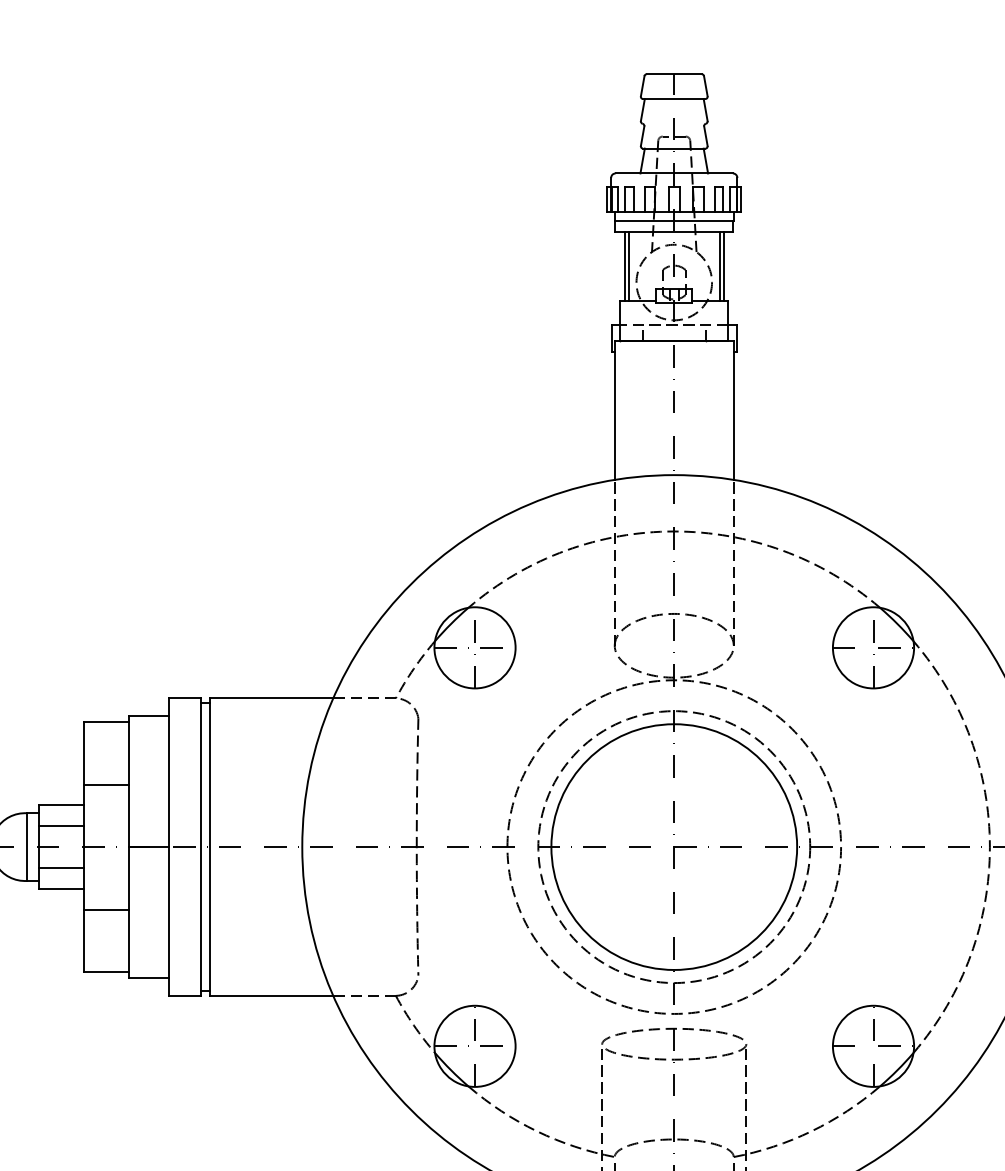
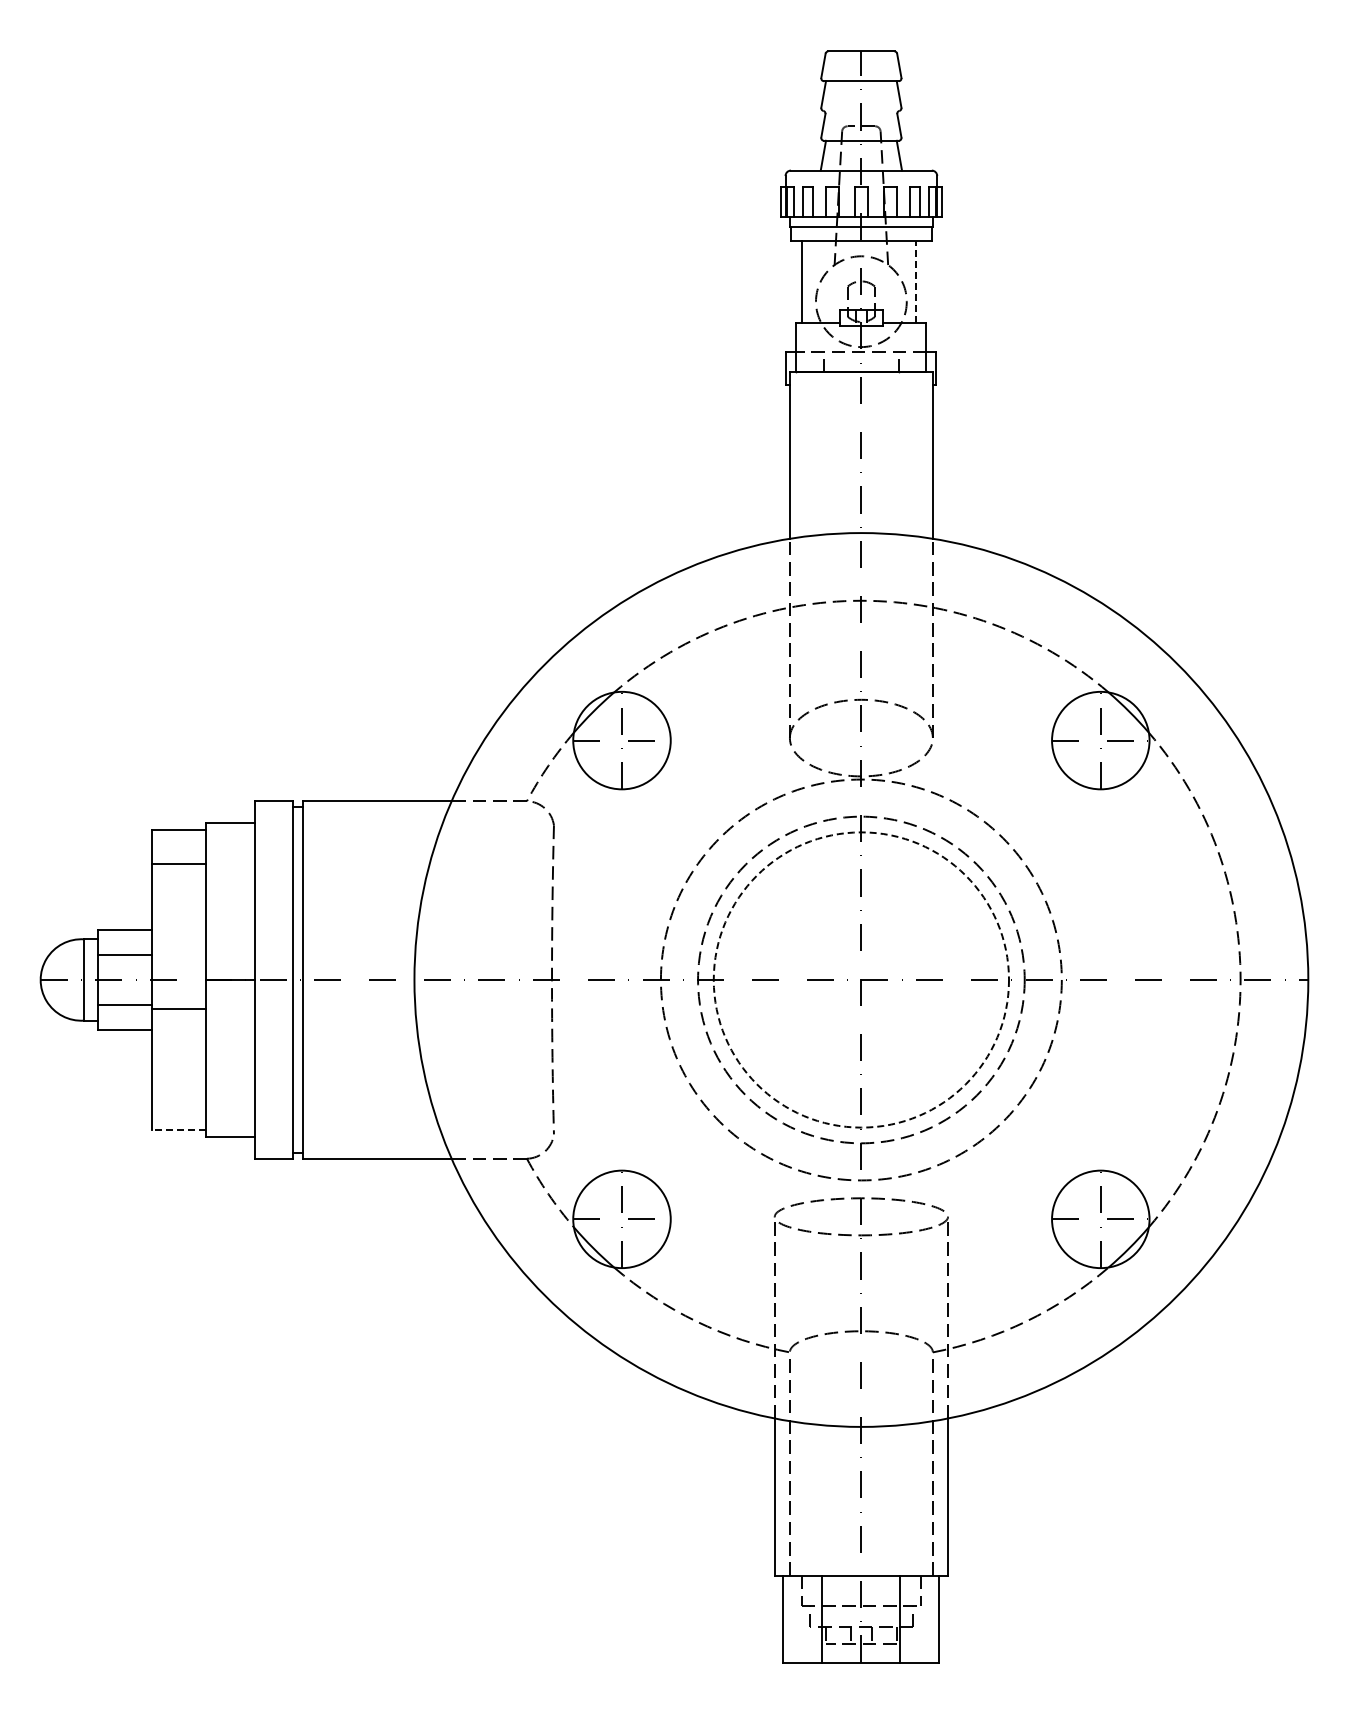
line: (719, 265) -> (915, 281), solid -> dashed
line: (629, 266) -> (807, 282), removed
line: (723, 266) -> (920, 282), removed
line: (105, 784) -> (178, 863), moved
circle: (674, 846) -> (861, 979), solid -> dashed
line: (105, 909) -> (178, 1009), moved
line: (105, 972) -> (178, 1130), solid -> dashed

